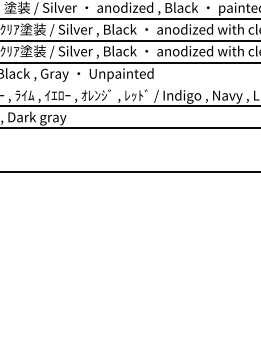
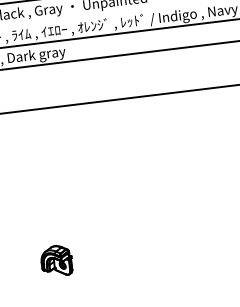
part: (32, 324) -> (56, 261), added

